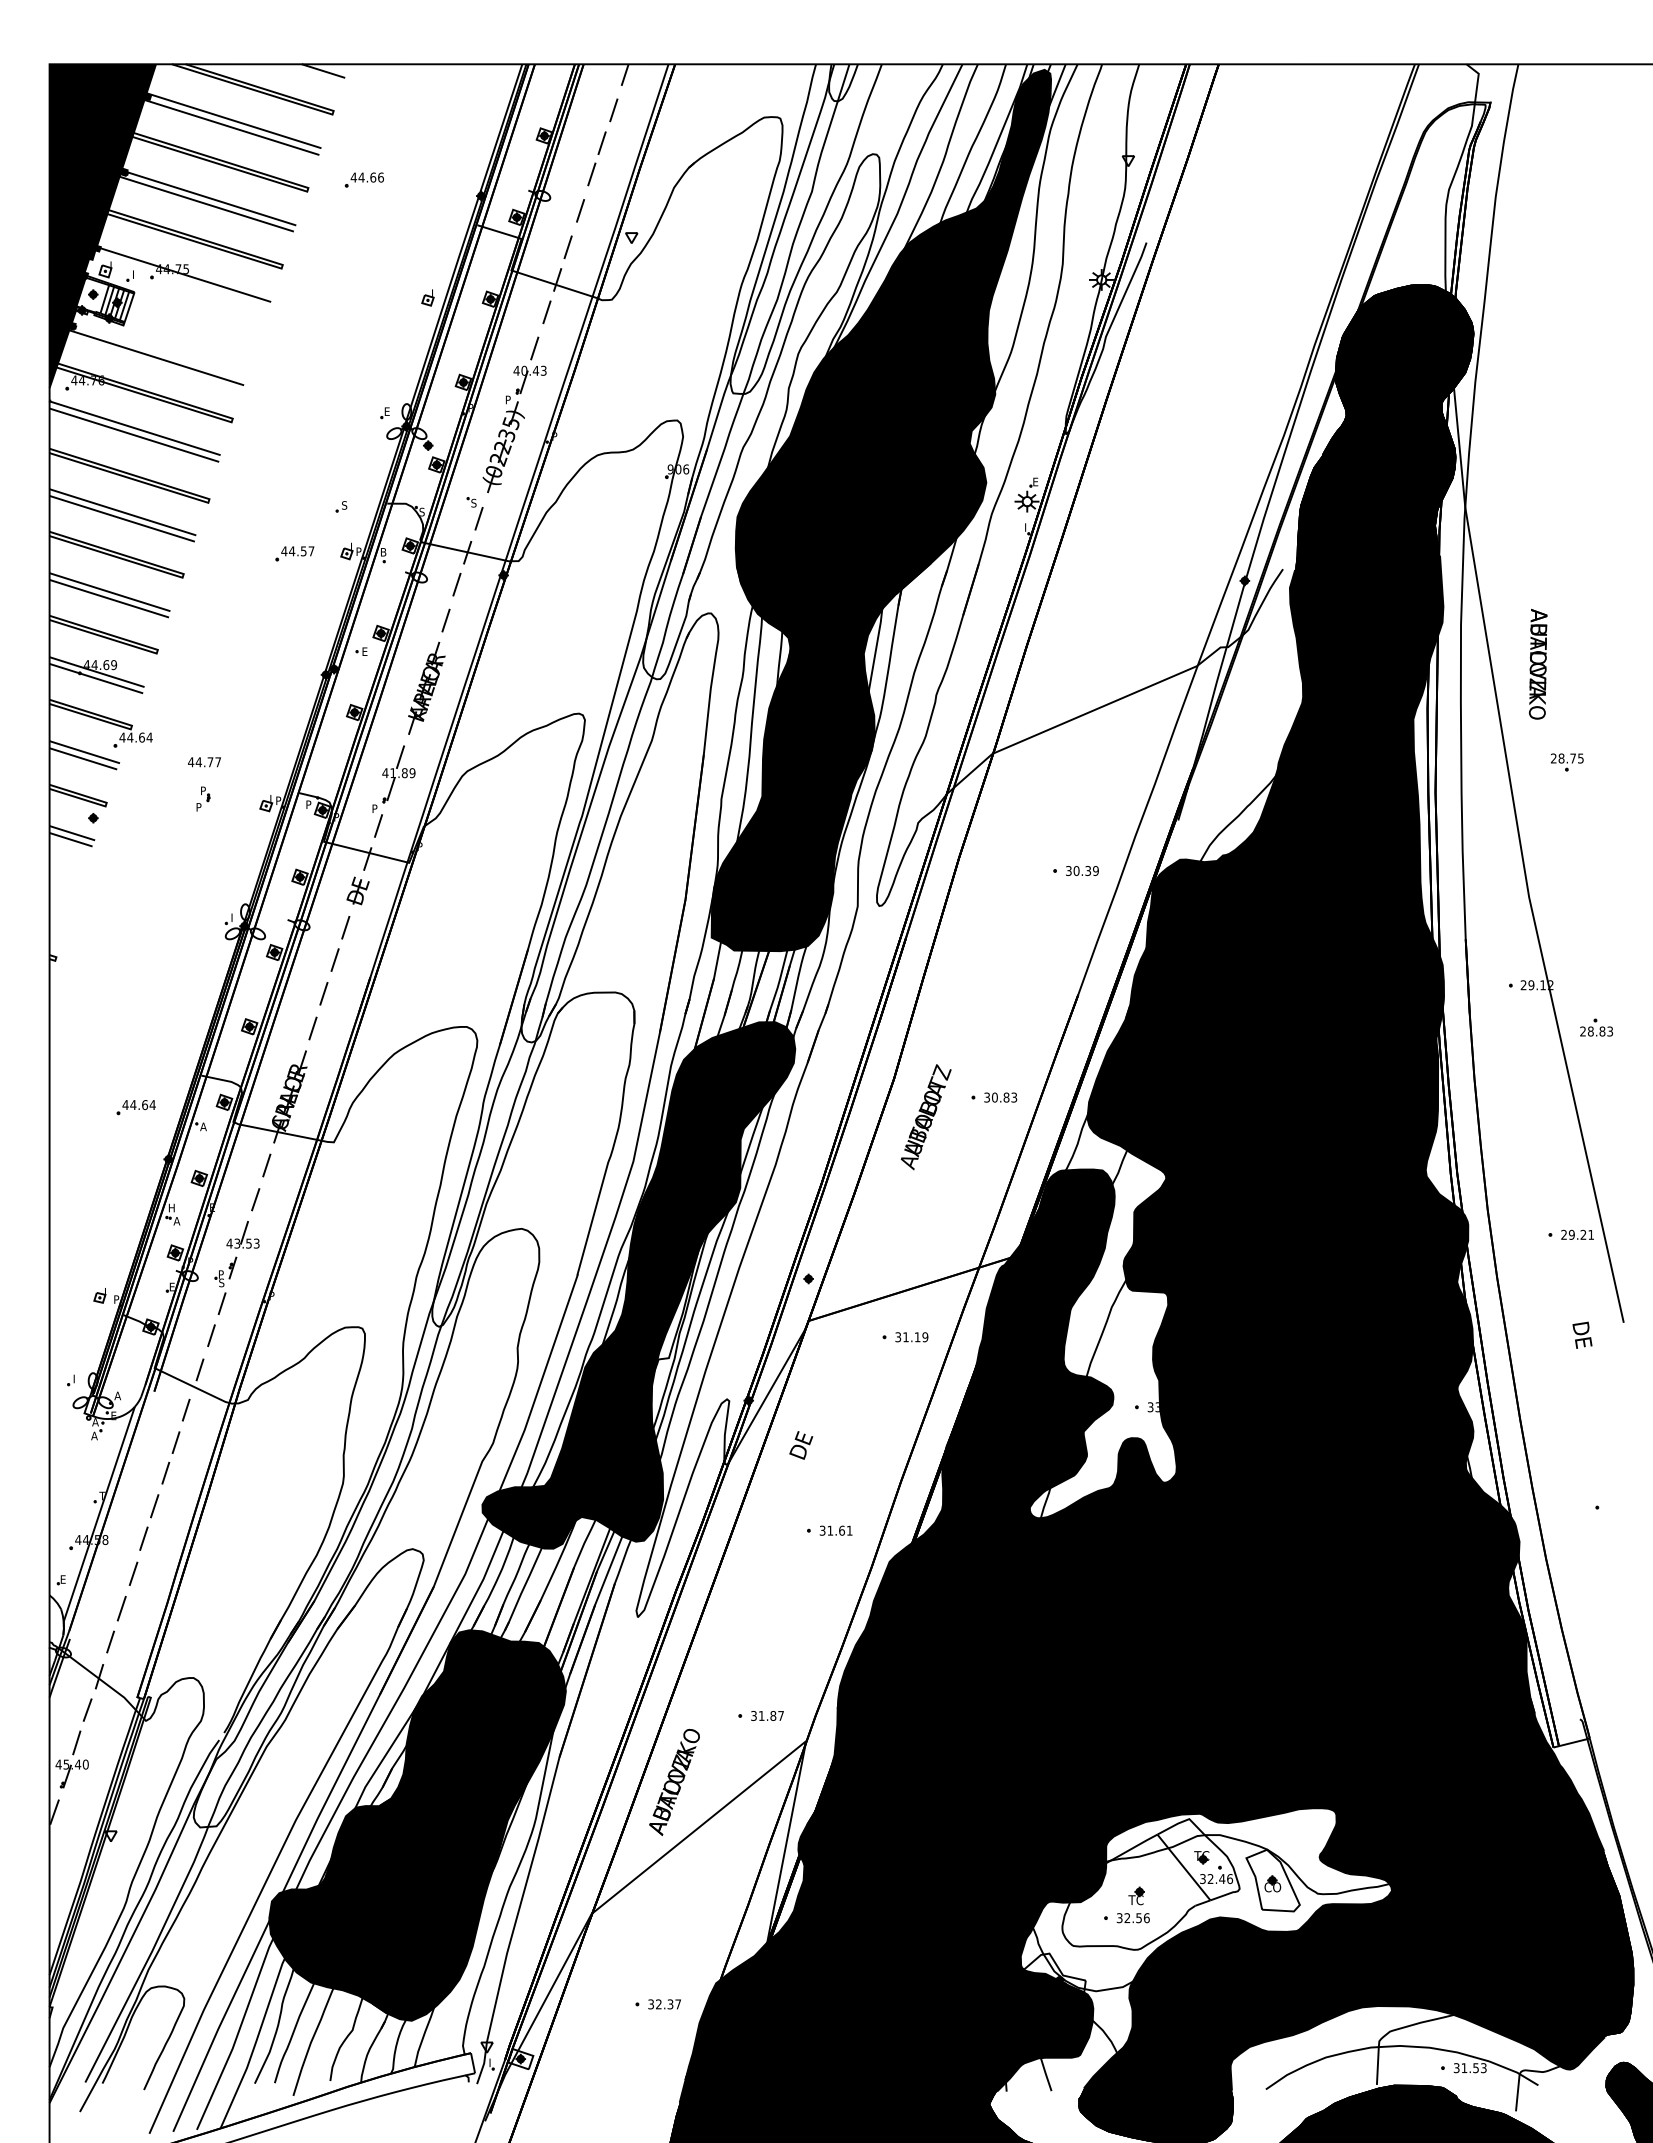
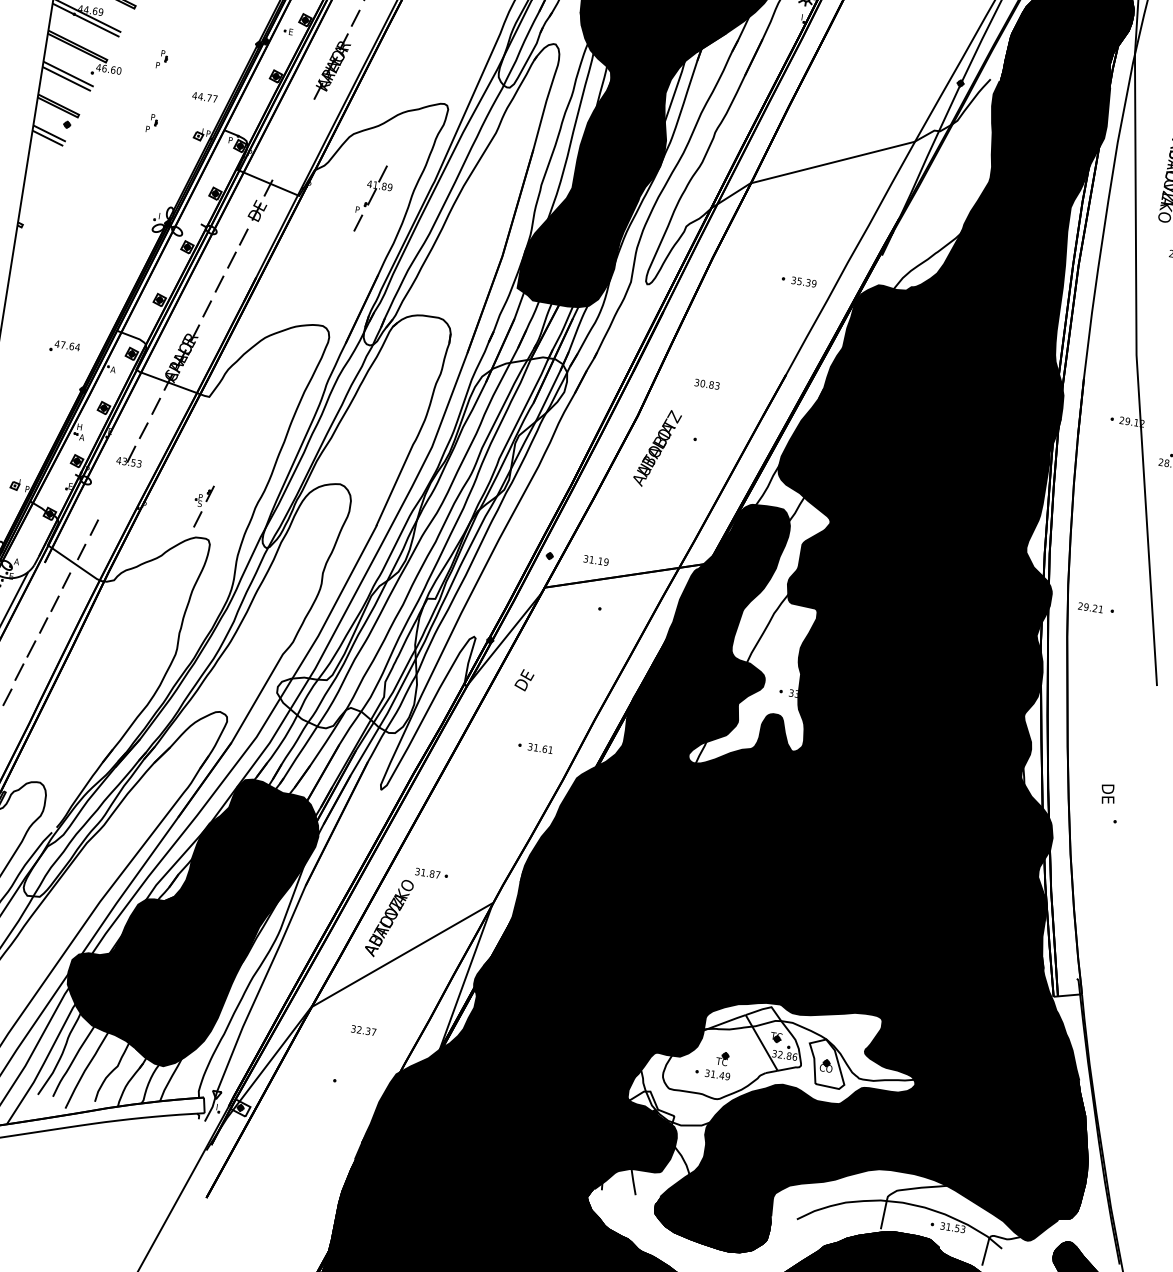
part: (203, 713) -> (162, 59), added
text: (139, 737) -> (111, 69), 44.64 -> 46.60
text: (204, 762) -> (204, 97), moved
part: (393, 791) -> (373, 198), moved
text: (1076, 870) -> (799, 281), 30.39 -> 35.39
text: (1000, 1097) -> (707, 384), moved
text: (133, 1104) -> (63, 344), 44.64 -> 47.64
text: (1577, 1234) -> (1090, 607), moved
part: (225, 1285) -> (202, 506), moved
fill: (638, 1285) -> (421, 540), removed
text: (1582, 1334) -> (1108, 793), moved
text: (911, 1337) -> (595, 560), moved
text: (767, 1715) -> (427, 872), moved
text: (1222, 1879) -> (789, 1056), 32.46 -> 32.86
text: (1136, 1918) -> (720, 1075), 32.56 -> 31.49
text: (664, 2004) -> (363, 1030), moved

